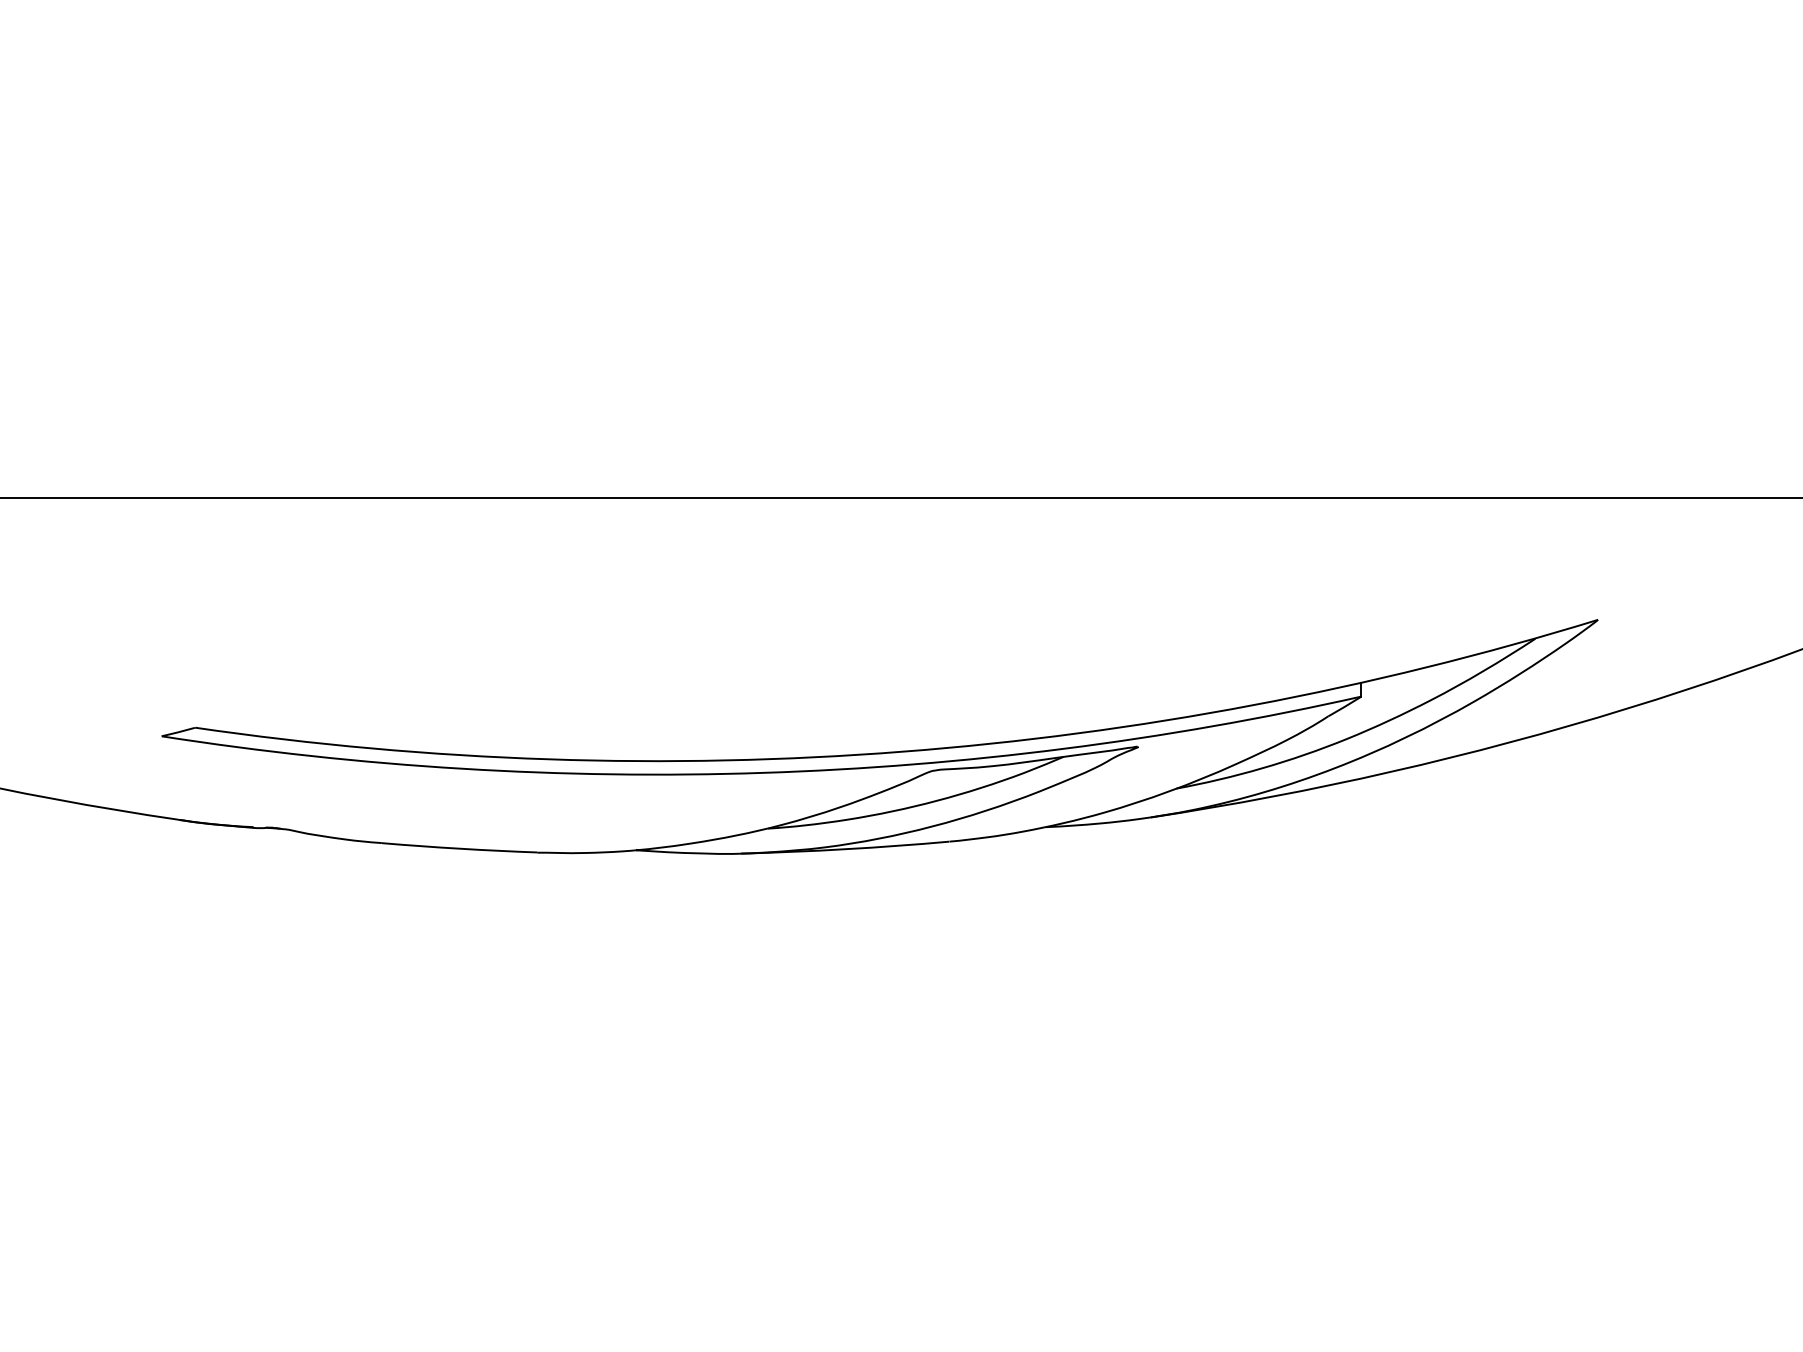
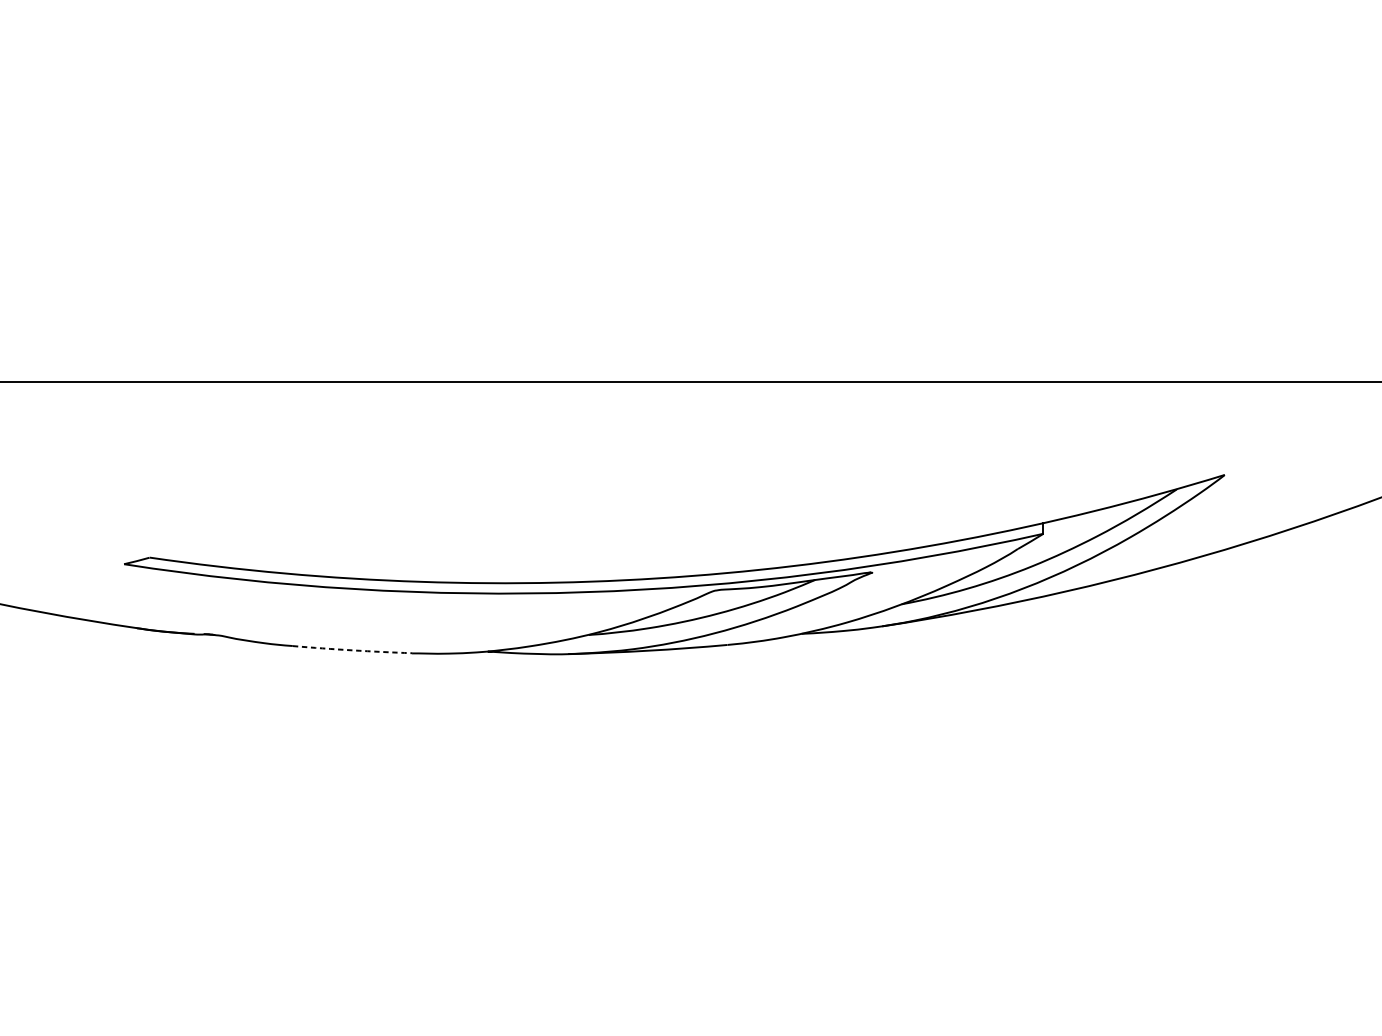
arc: (459, 848) -> (352, 650), solid -> dashed

